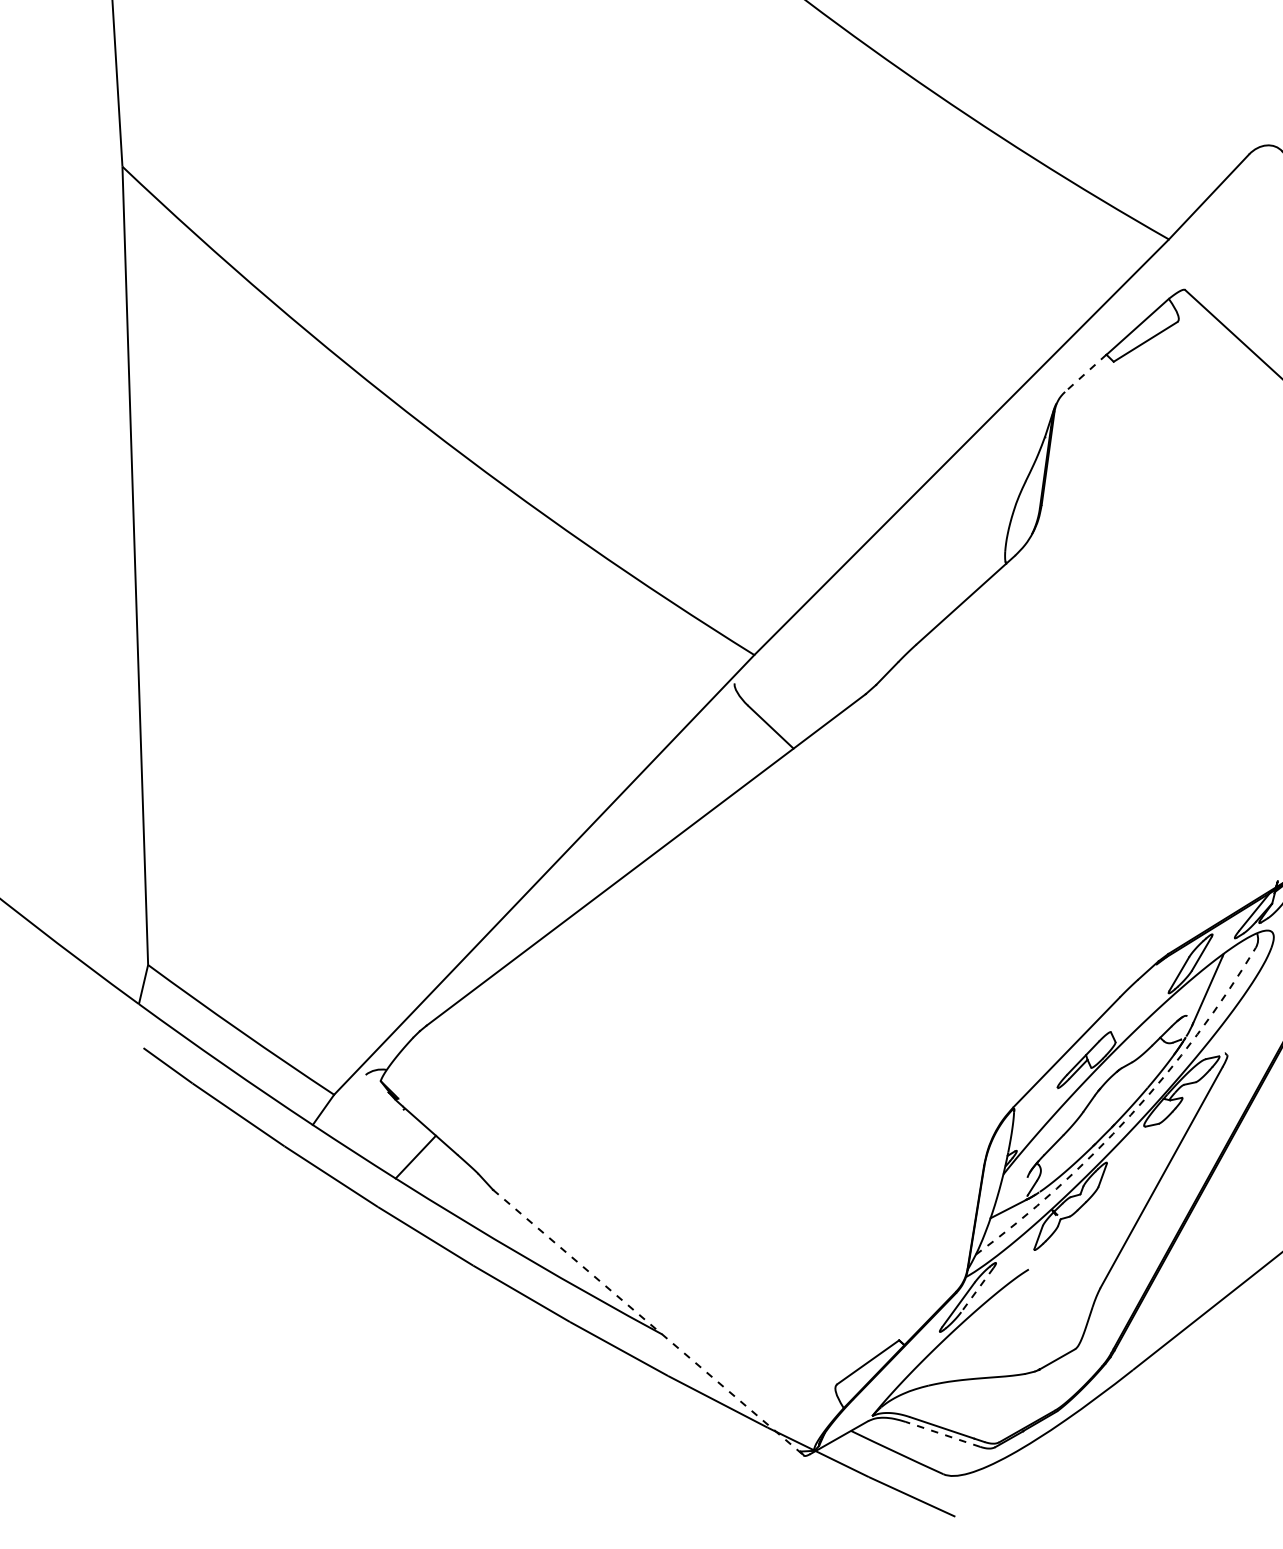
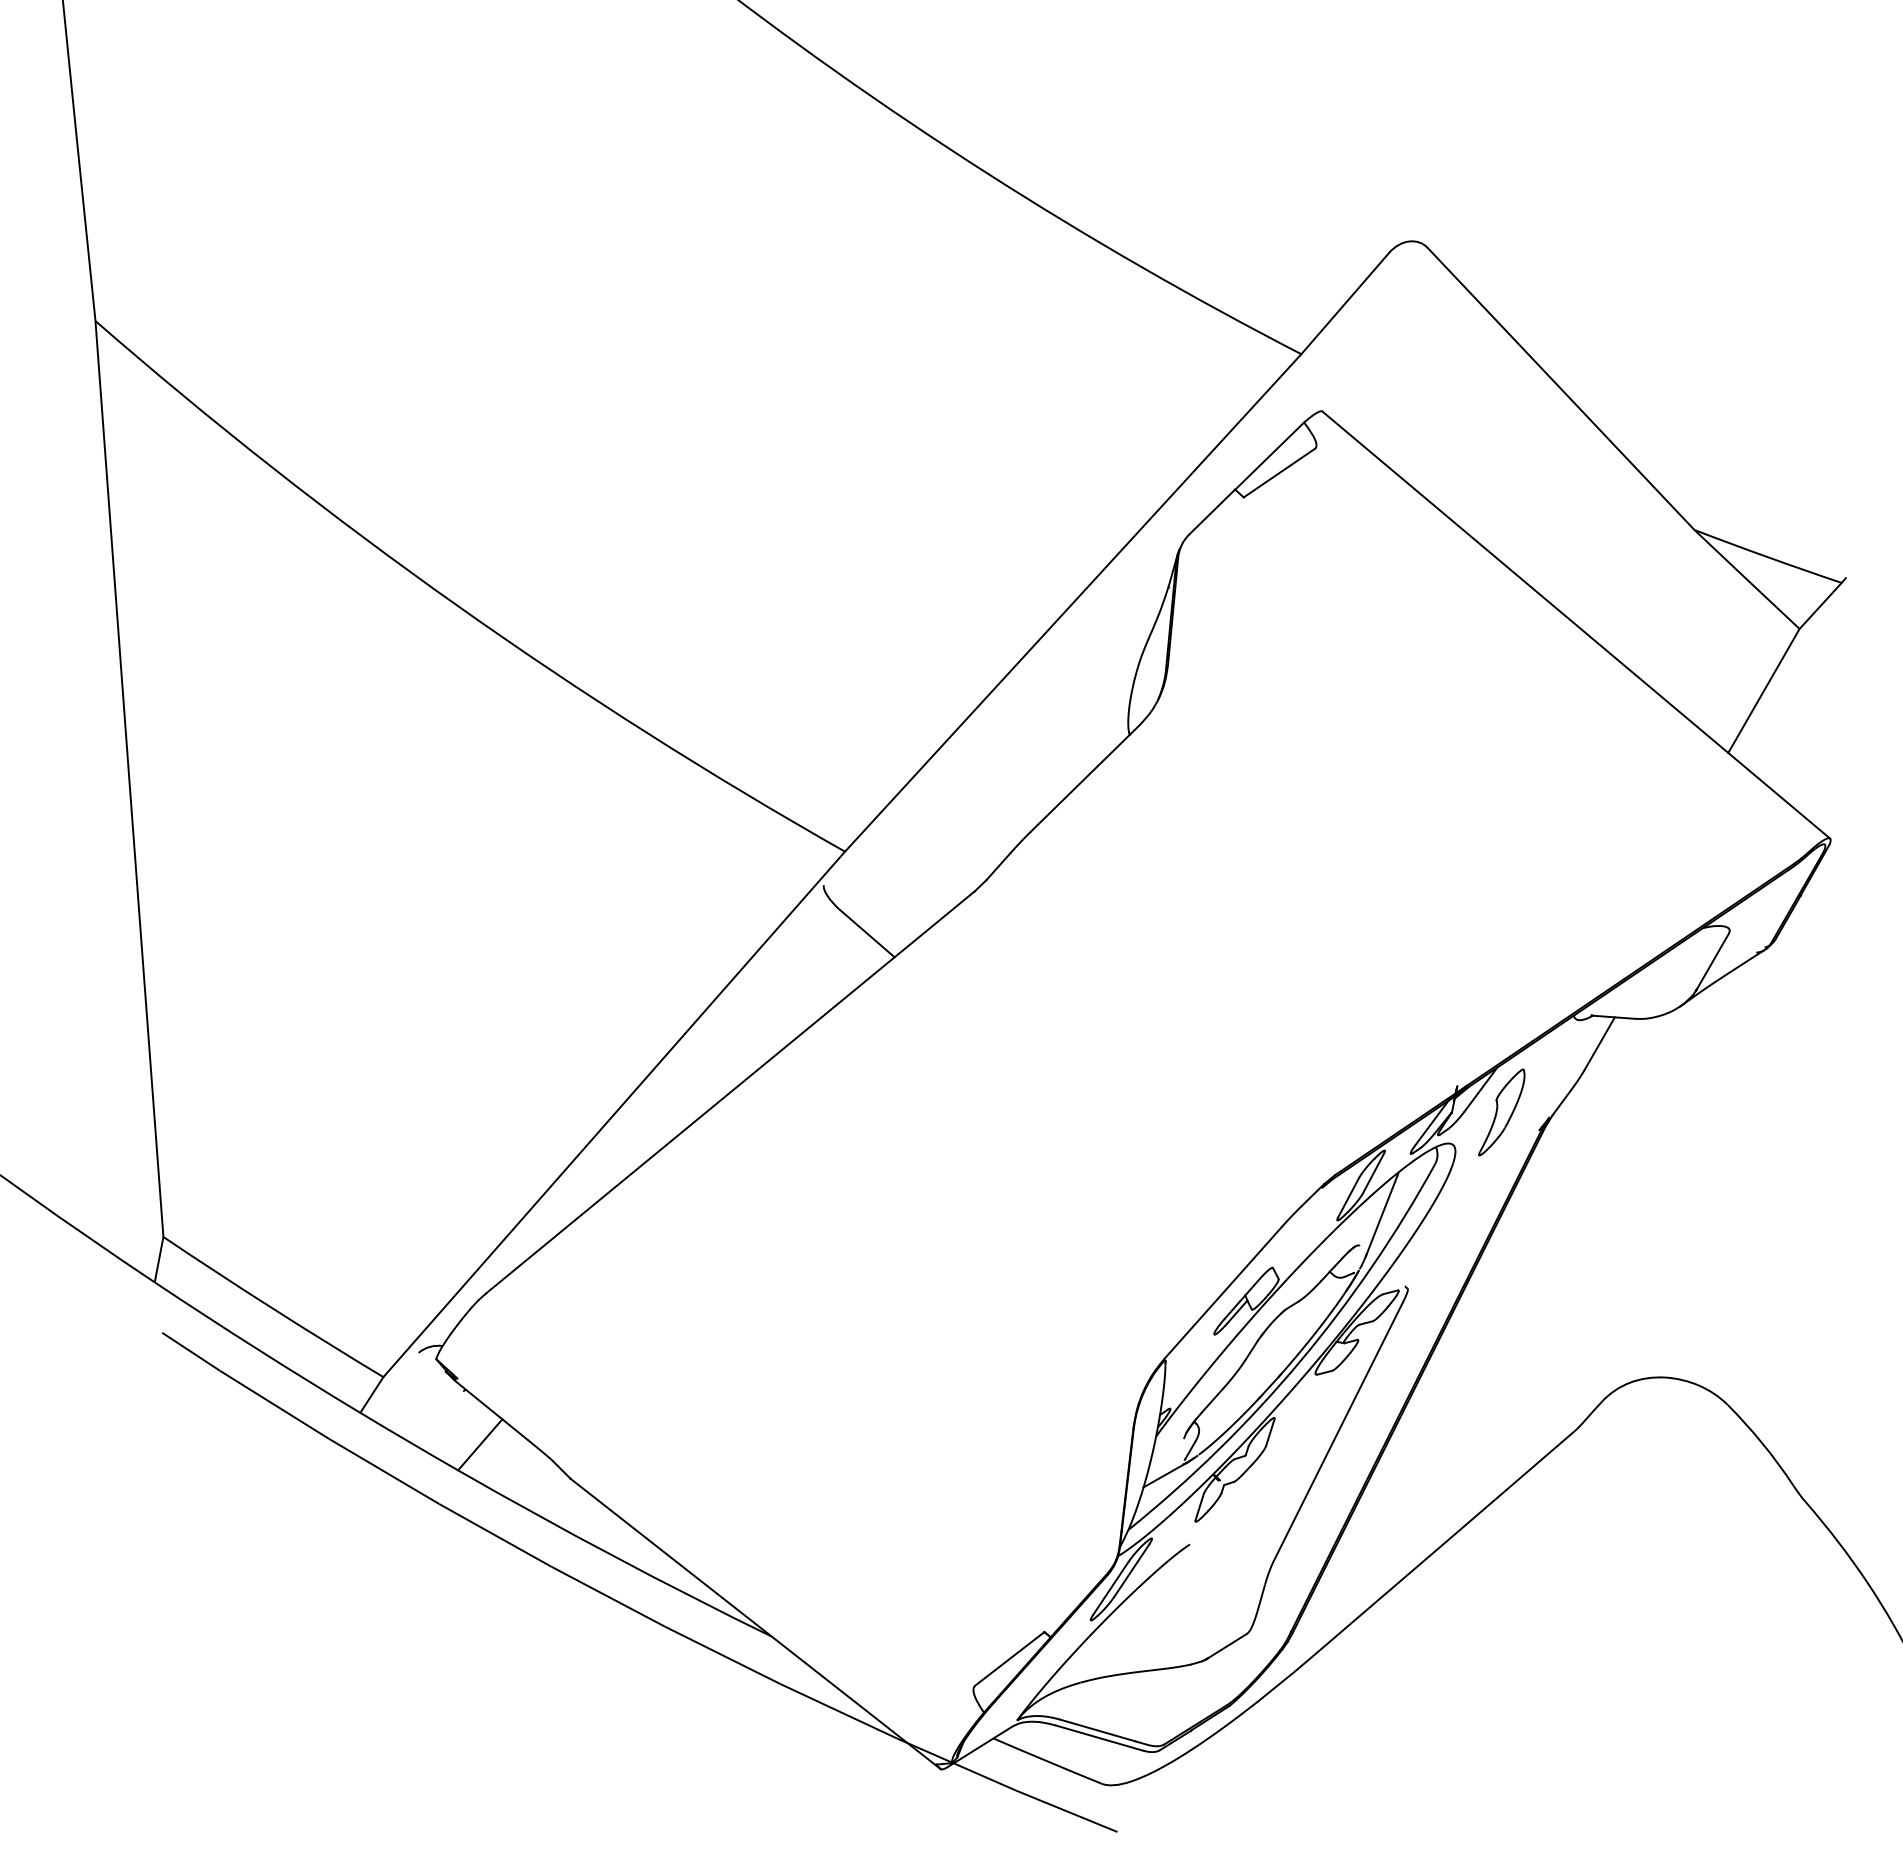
line: (1085, 373) -> (1212, 512), dashed -> solid
arc: (1130, 1115) -> (1299, 1362), dashed -> solid
line: (977, 1290) -> (1131, 1570), dashed -> solid
line: (649, 1323) -> (756, 1624), dashed -> solid
line: (942, 1433) -> (1098, 1737), dashed -> solid

